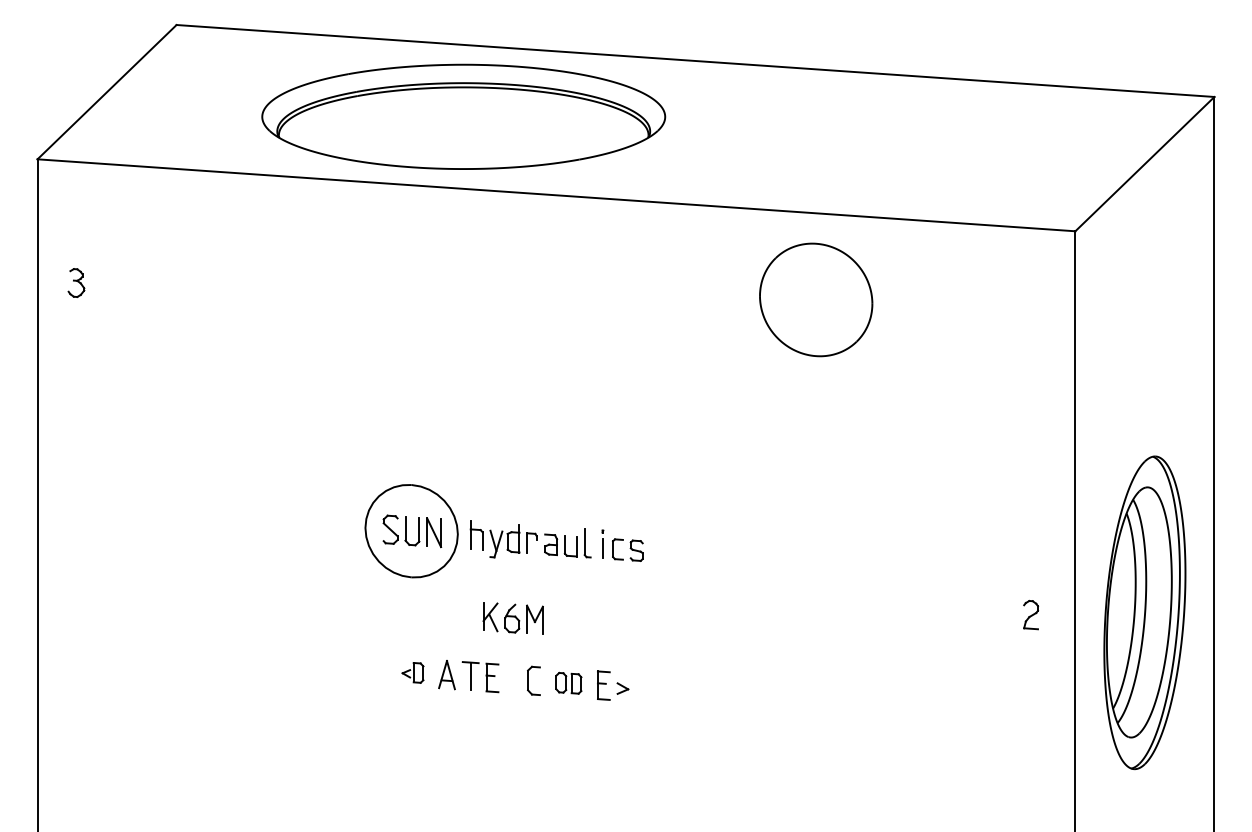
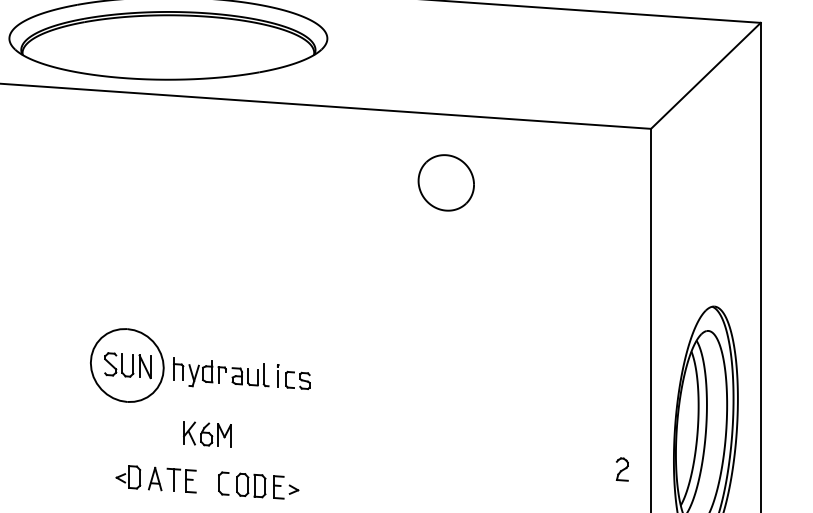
part: (815, 299) -> (445, 182), size x0.62
part: (1031, 615) -> (622, 469), moved
part: (412, 672) -> (127, 477), size x1.43
part: (568, 683) -> (251, 485), size x1.43

